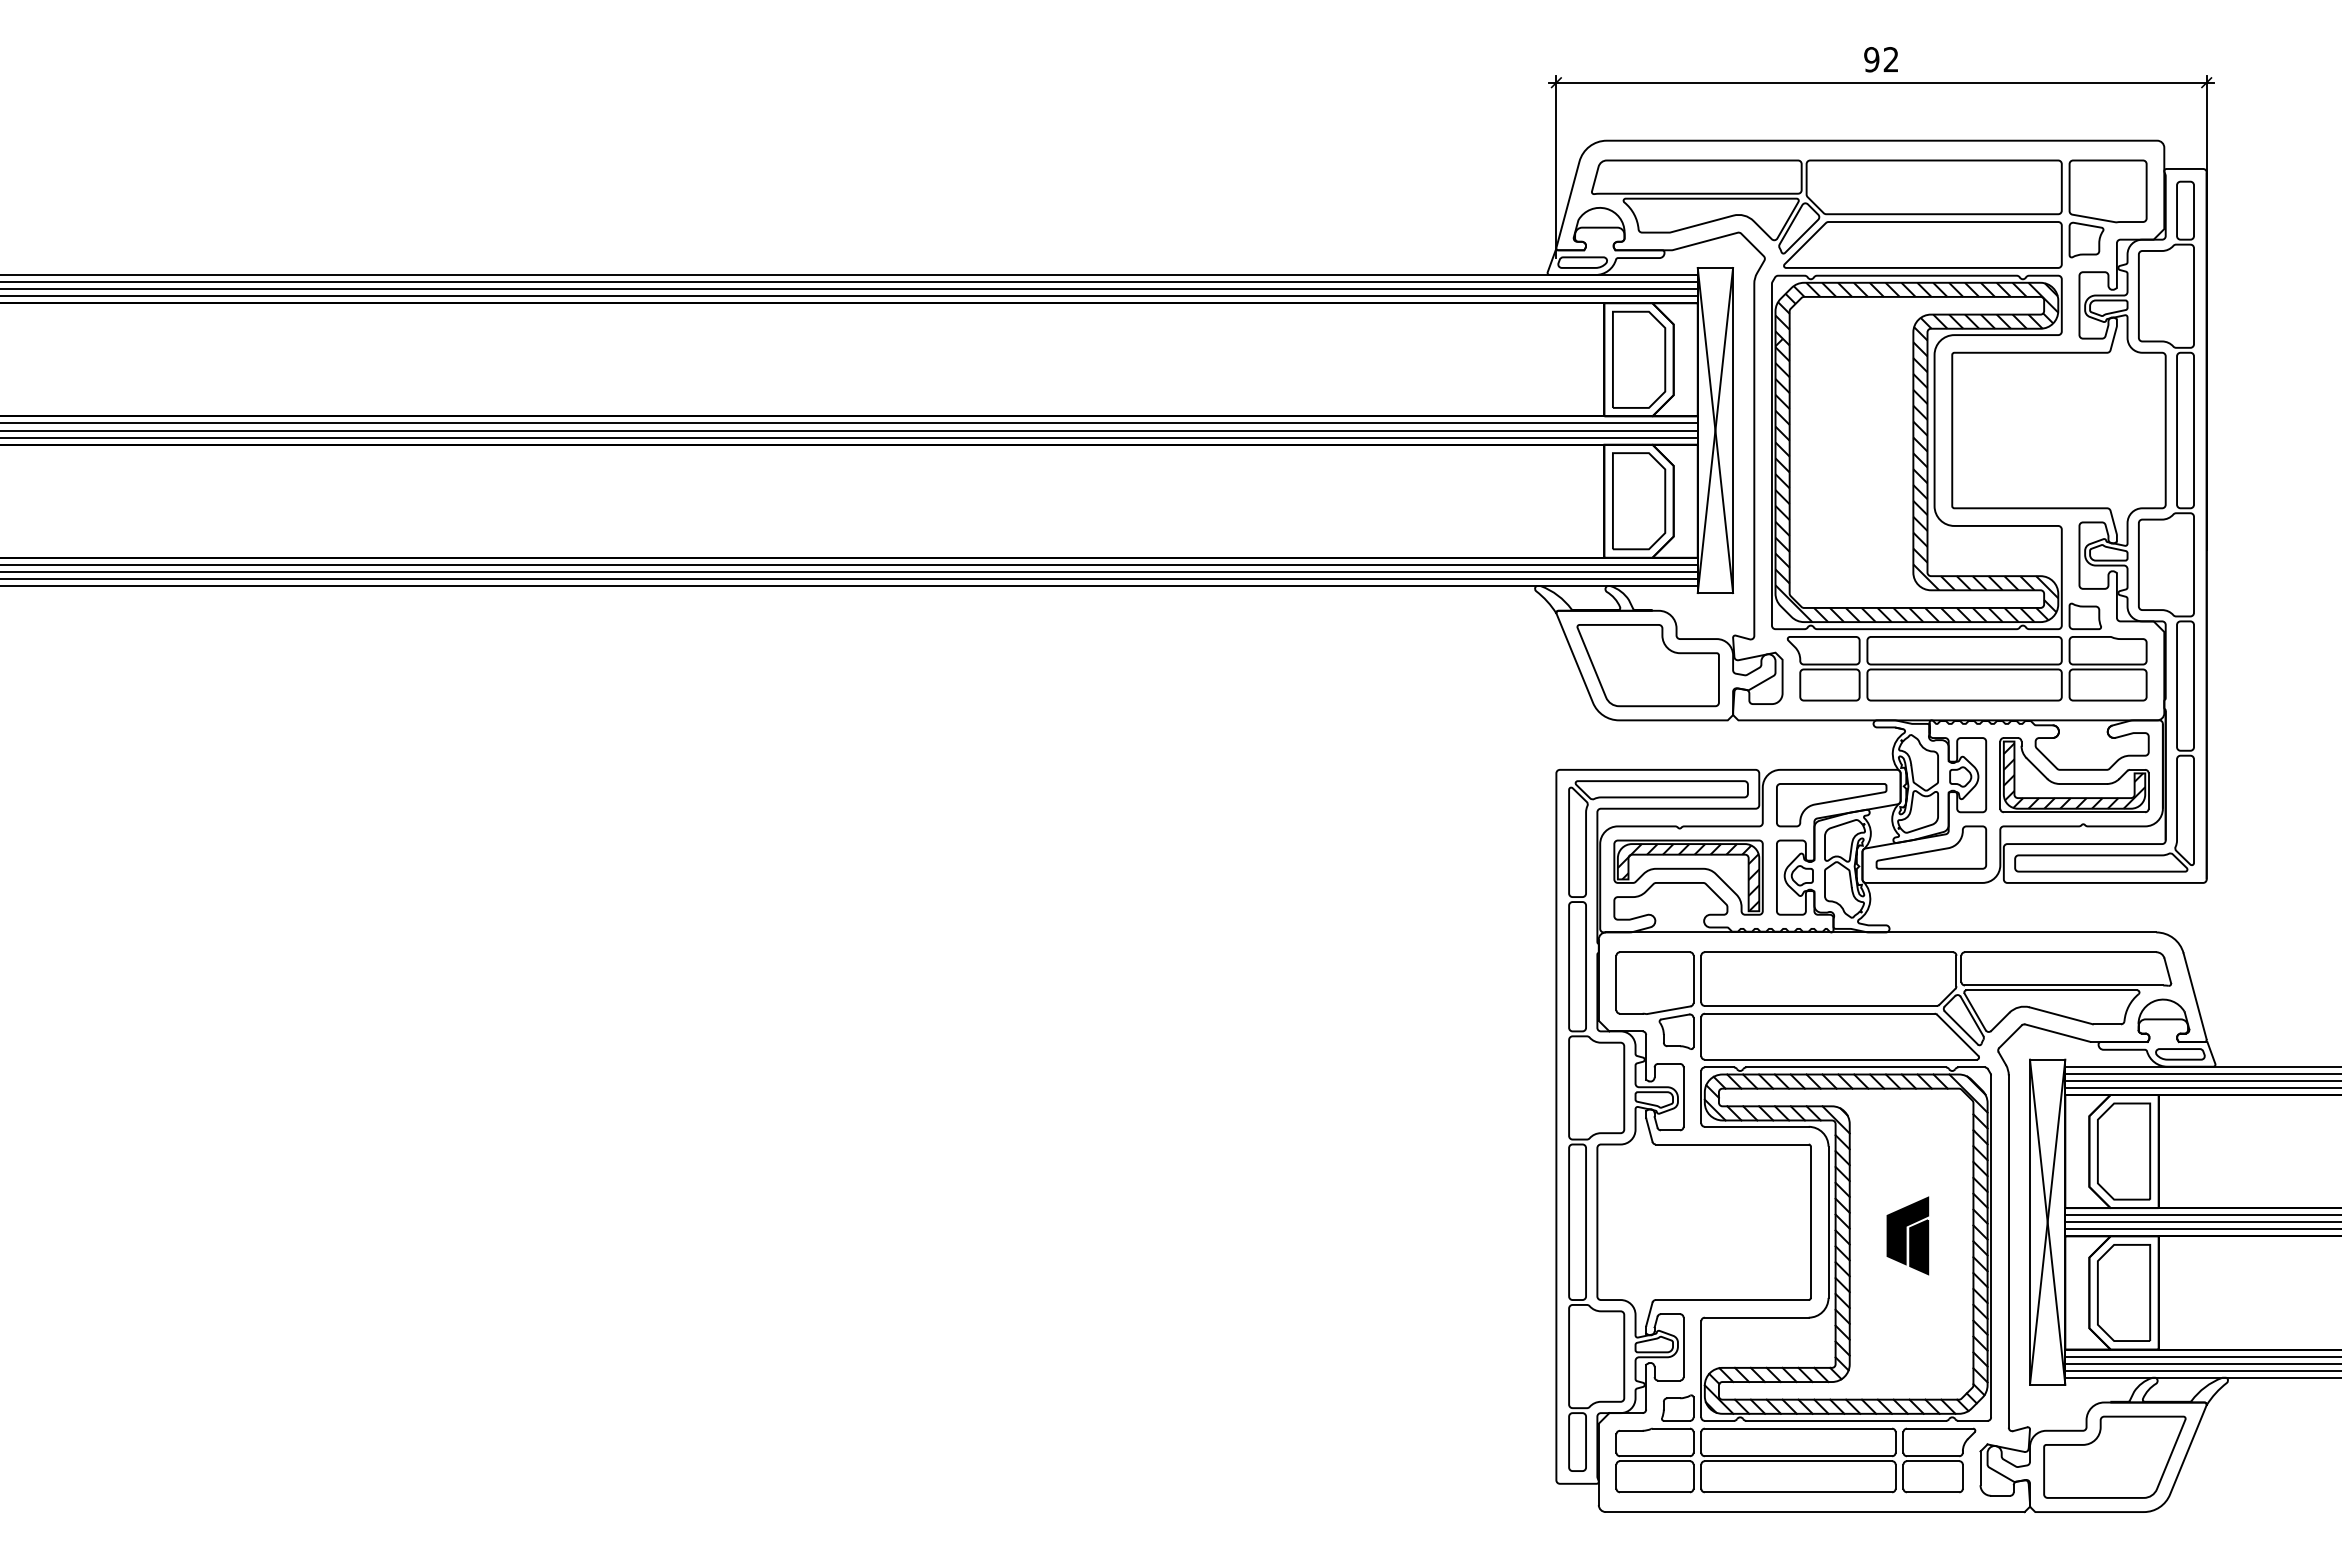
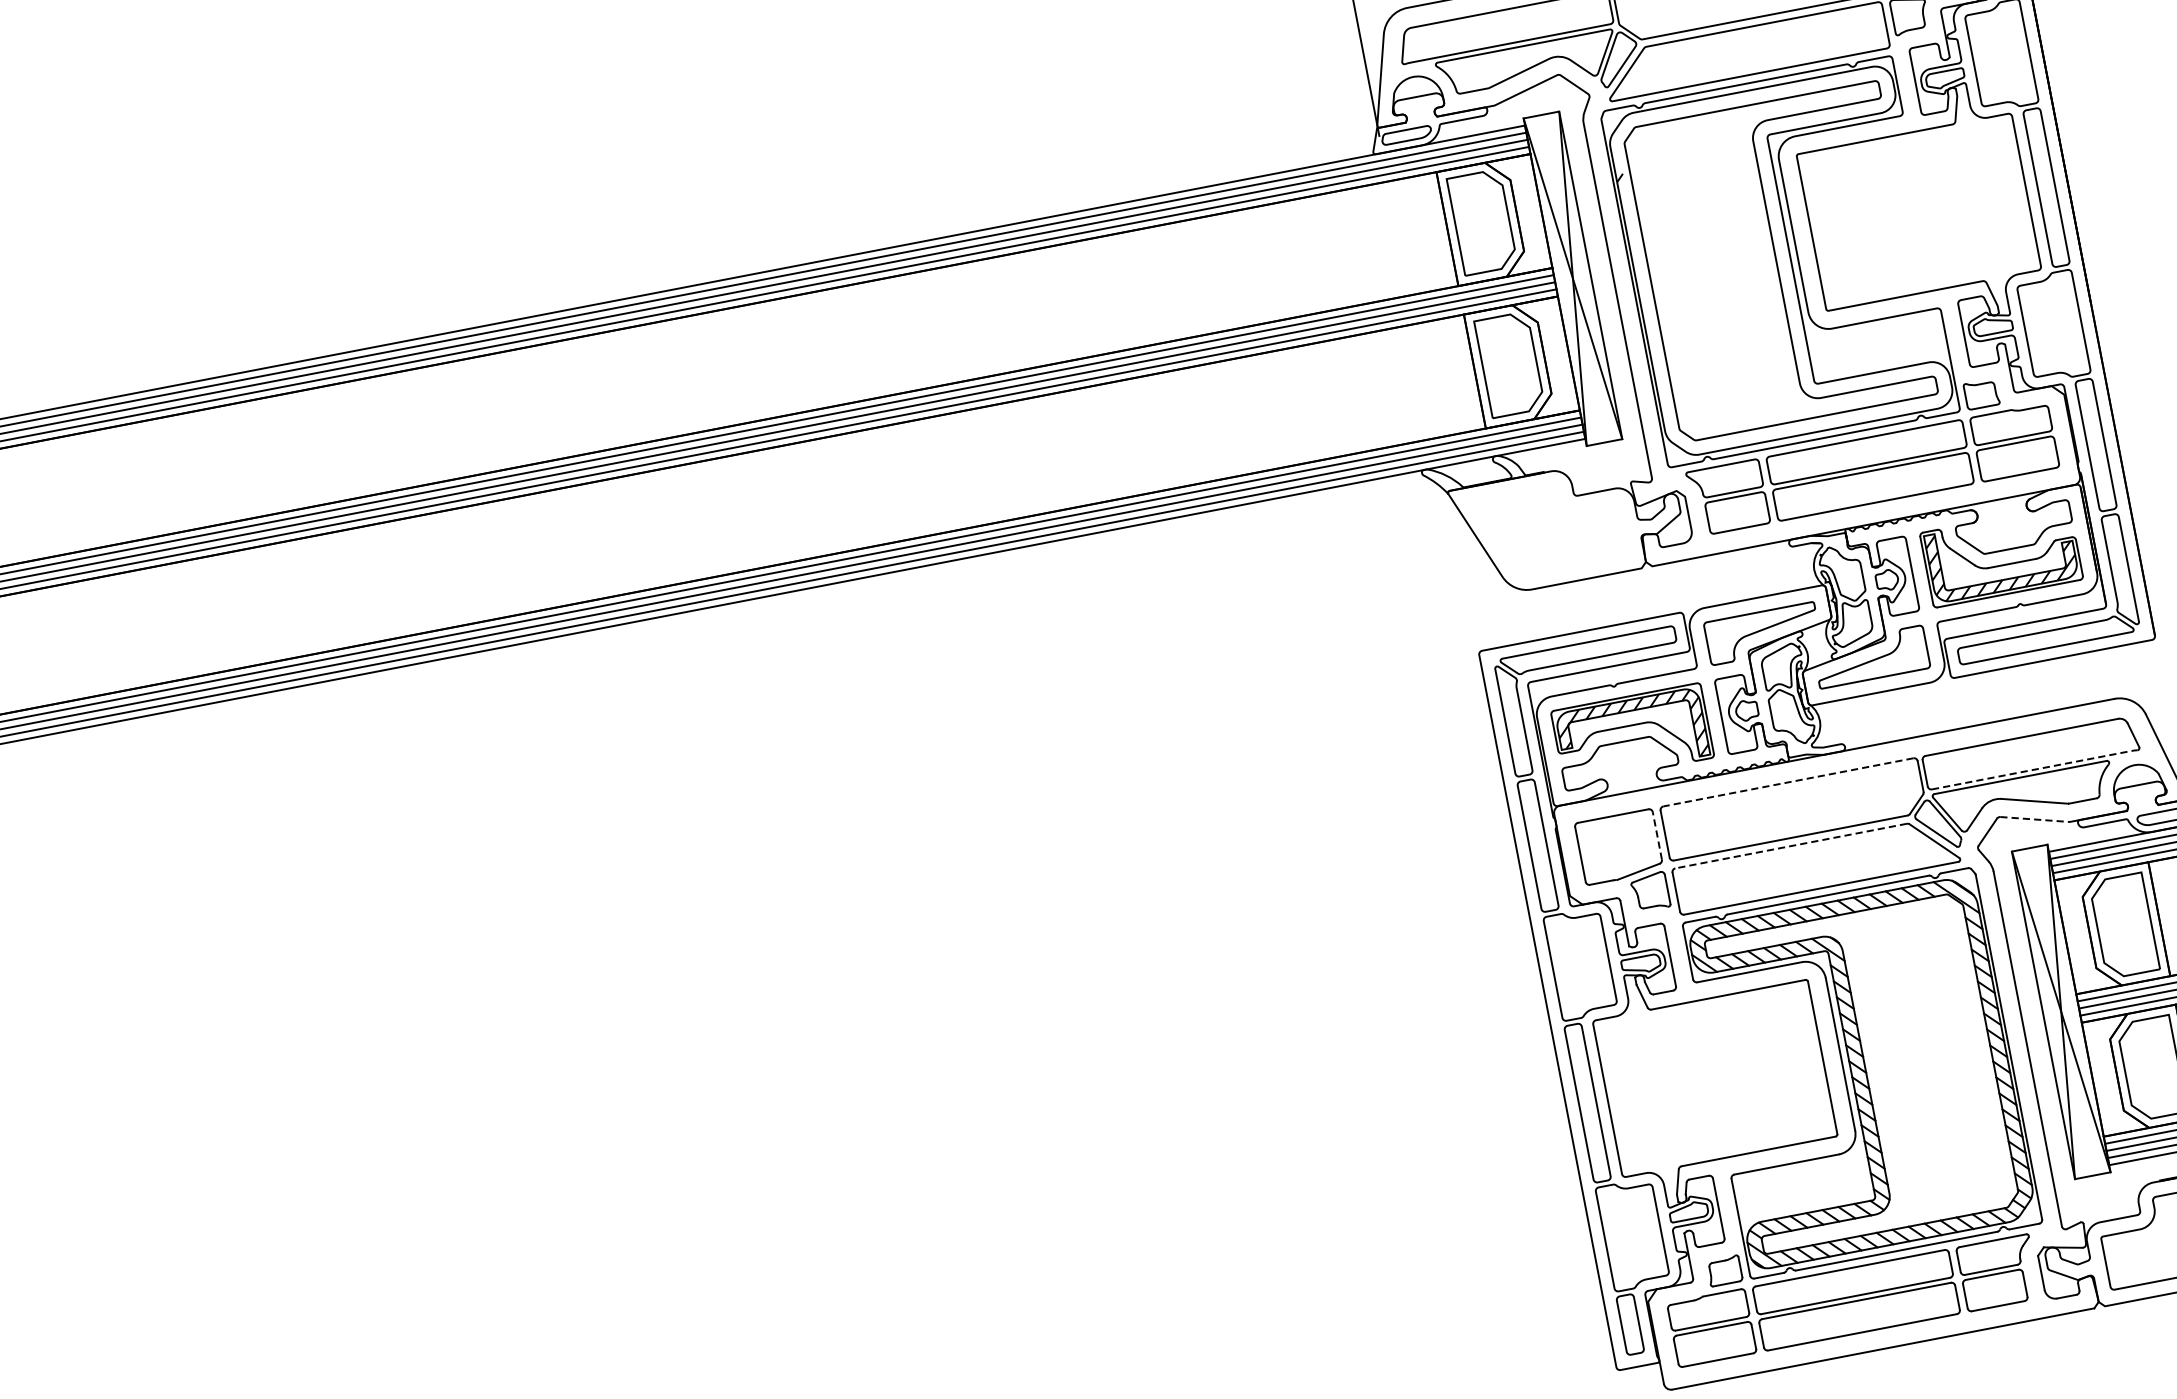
hatch: (1916, 452) -> (1779, 261), removed
part: (1647, 665) -> (1550, 528), removed
line: (1828, 952) -> (1788, 782), solid -> dashed
line: (1693, 979) -> (1657, 836), solid -> dashed
line: (2064, 985) -> (2032, 770), solid -> dashed
line: (1819, 1013) -> (1790, 845), solid -> dashed
line: (2057, 1033) -> (2034, 819), solid -> dashed
part: (1907, 1235) -> (1922, 1052), removed

